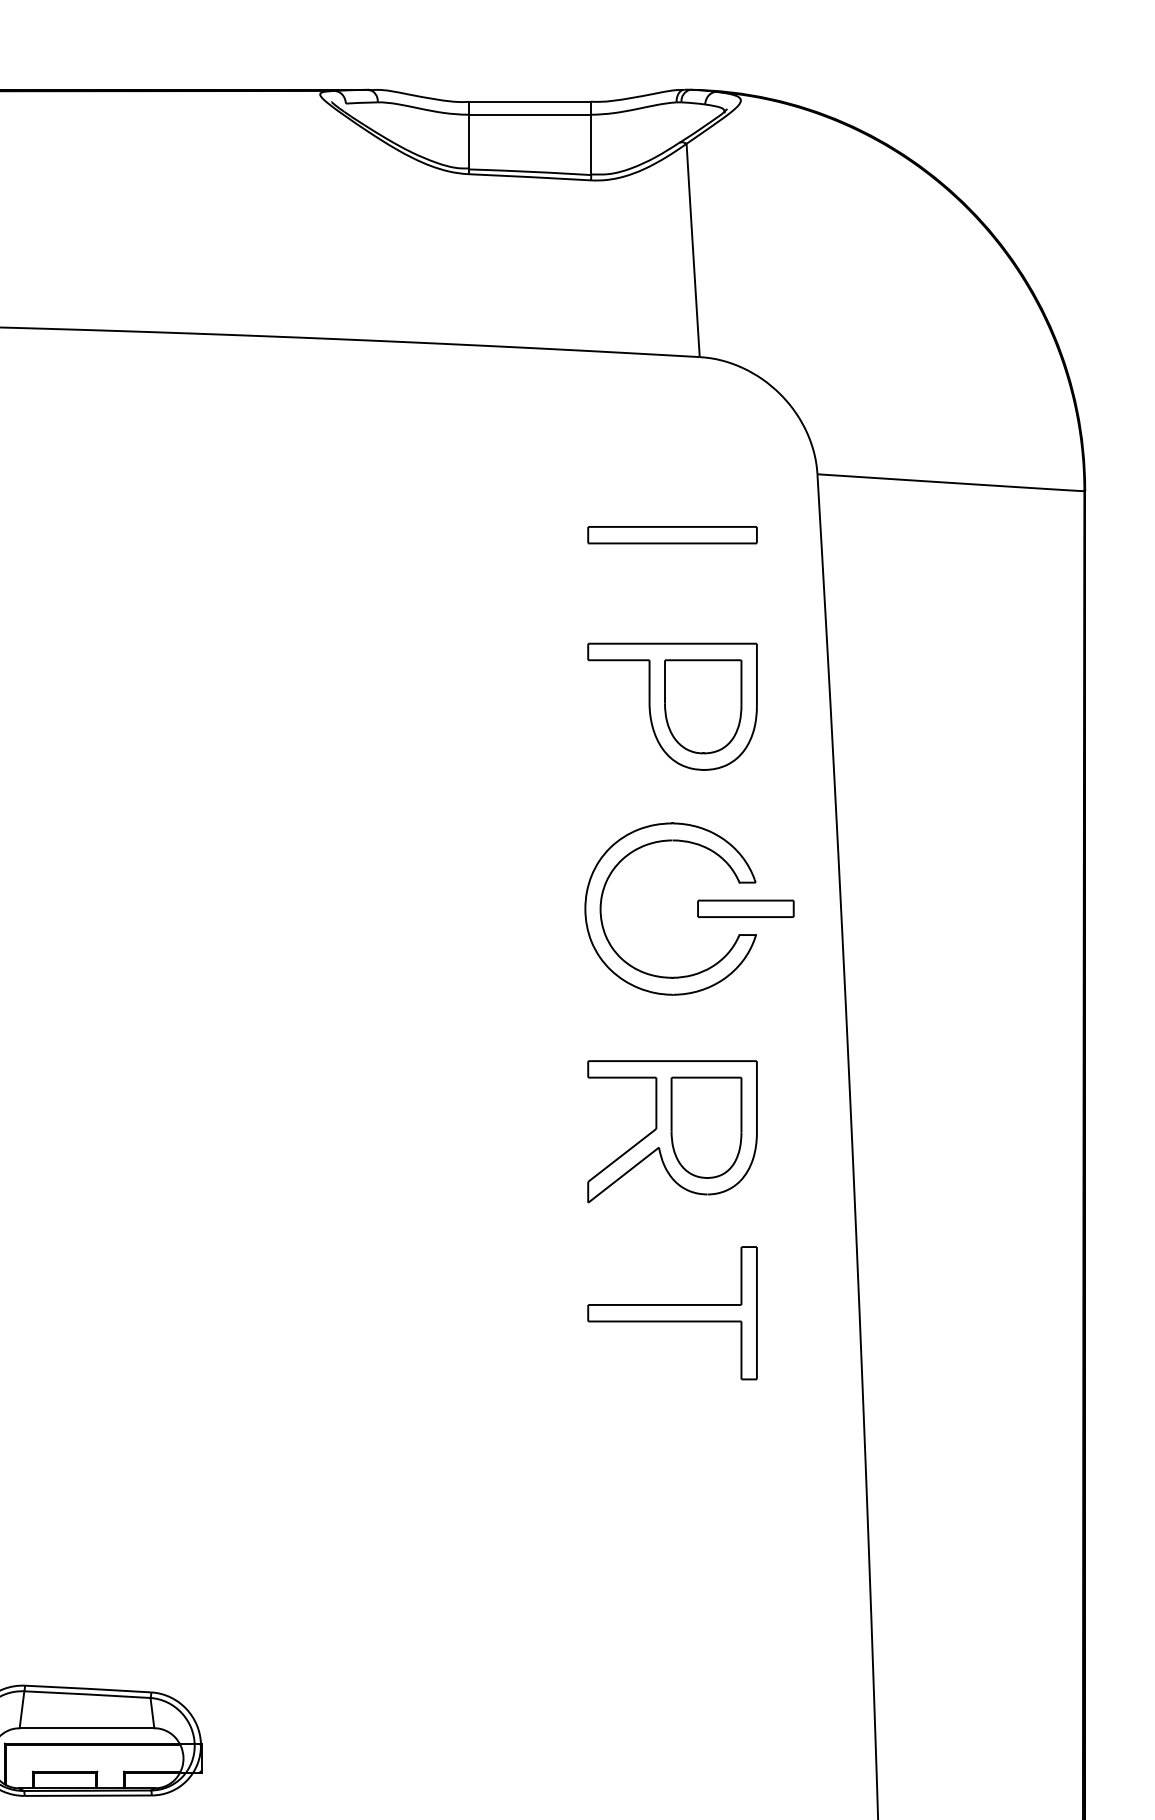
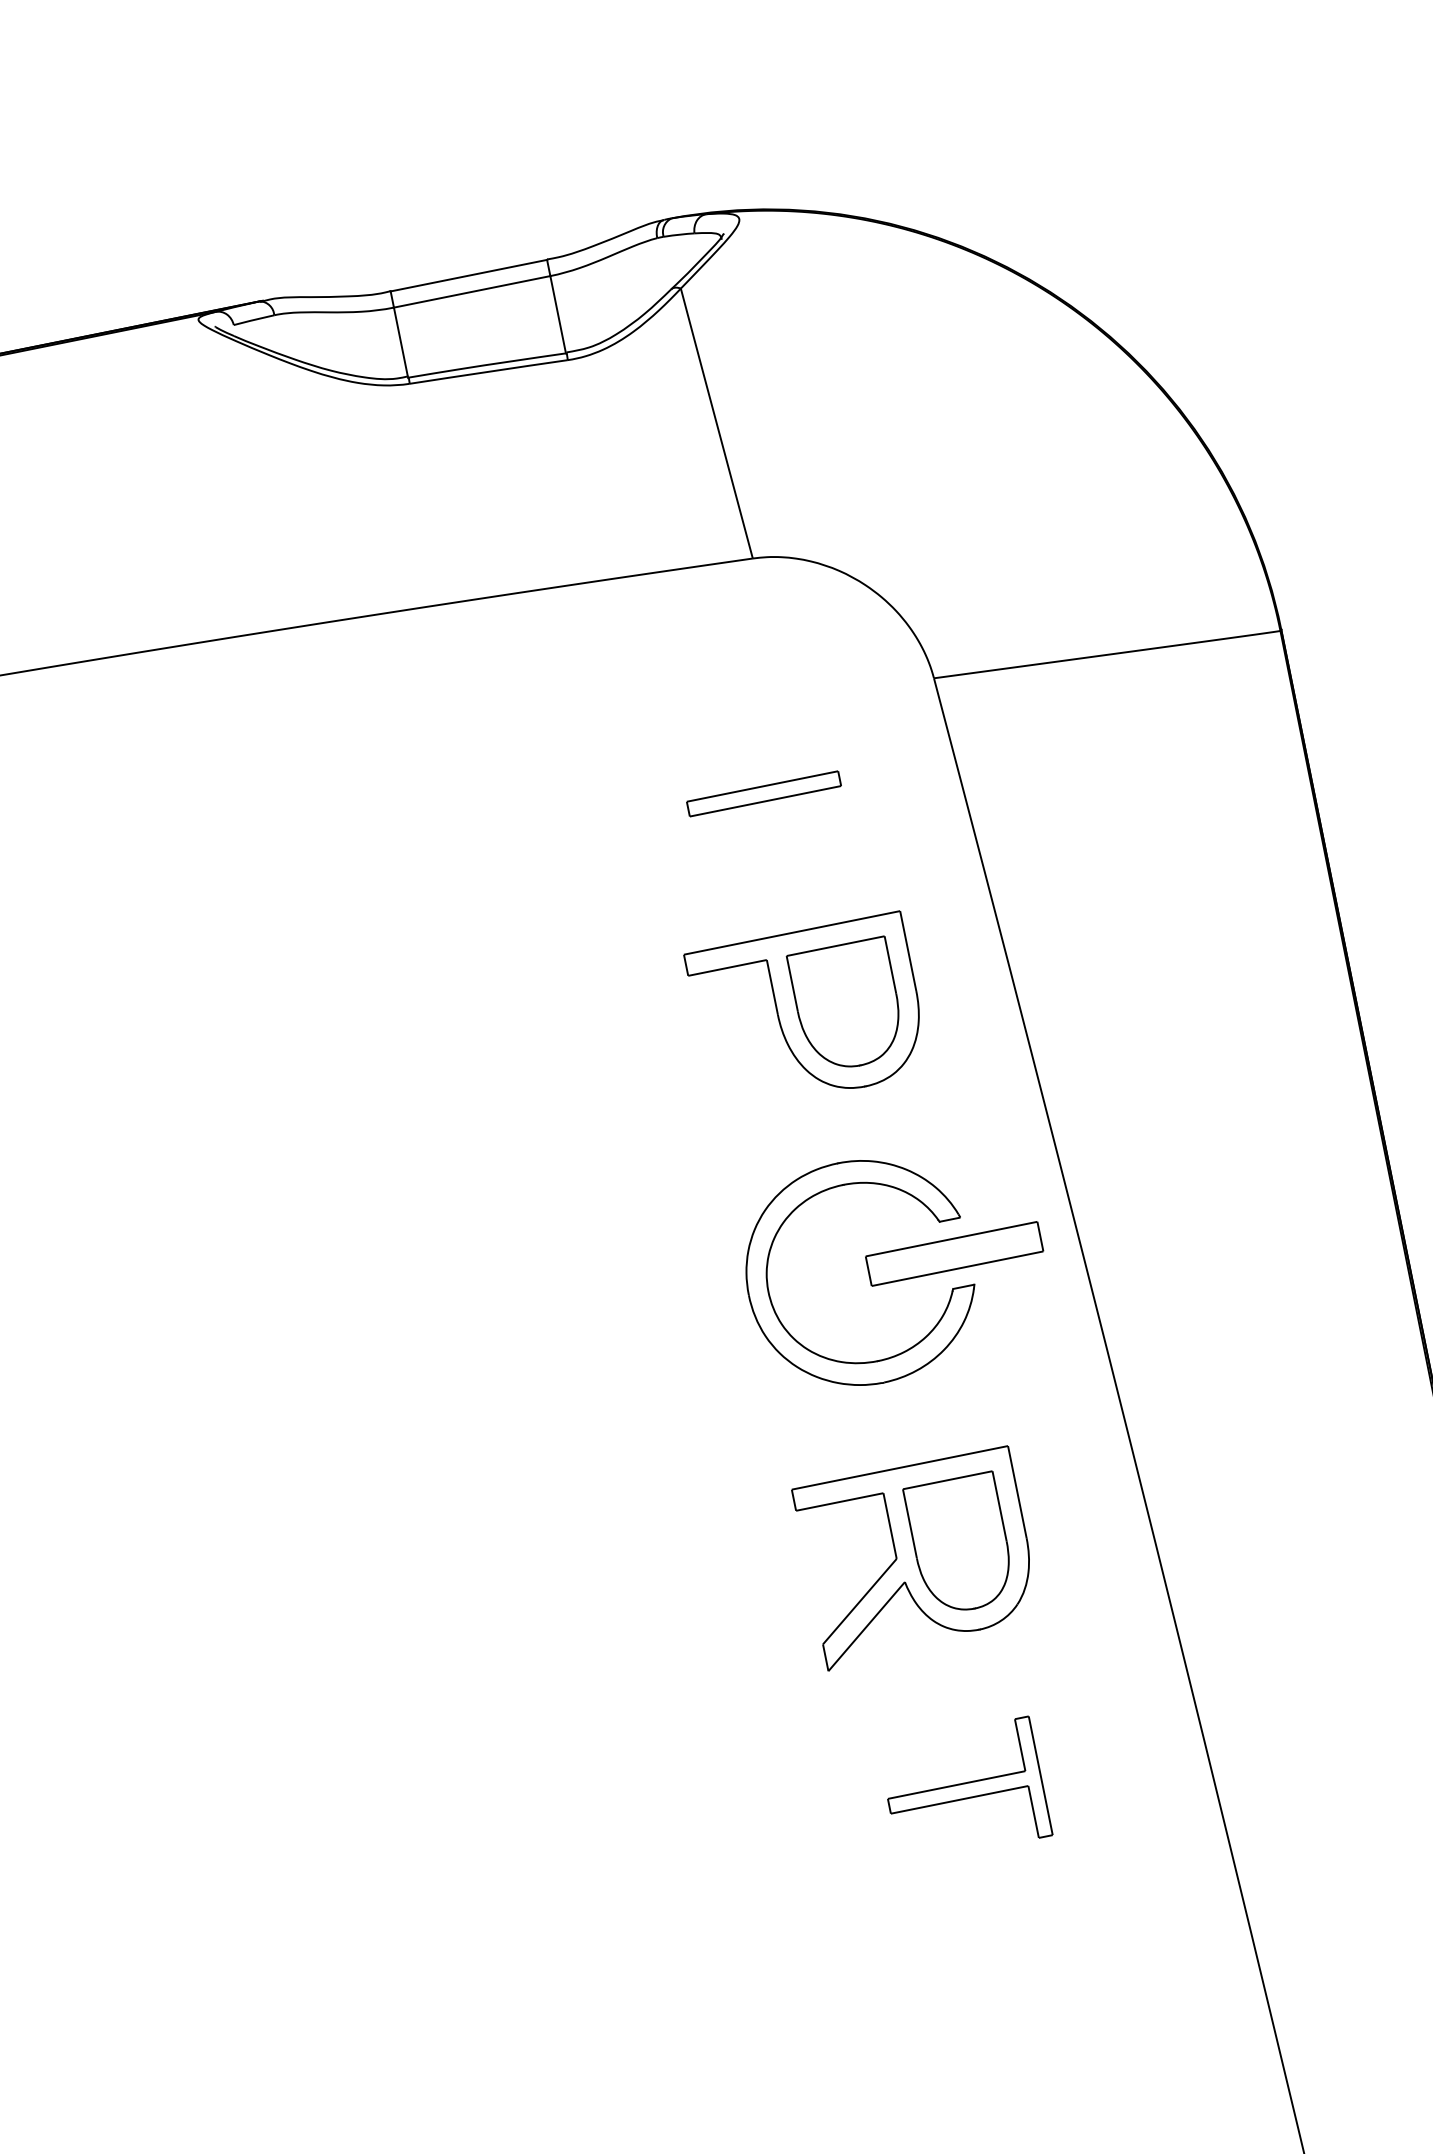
part: (672, 535) -> (764, 794), size x0.7
part: (745, 908) -> (953, 1253), size x1.4
part: (672, 1313) -> (965, 1791), size x0.7

